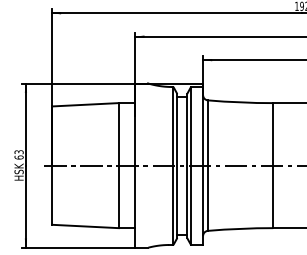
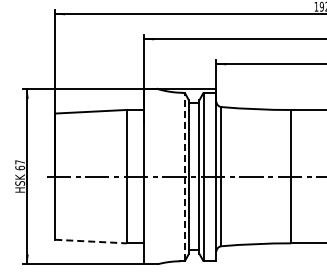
text: (19, 152) -> (20, 162), 63 -> 67
line: (173, 165) -> (184, 176), solid -> dashed
line: (85, 226) -> (90, 241), solid -> dashed

